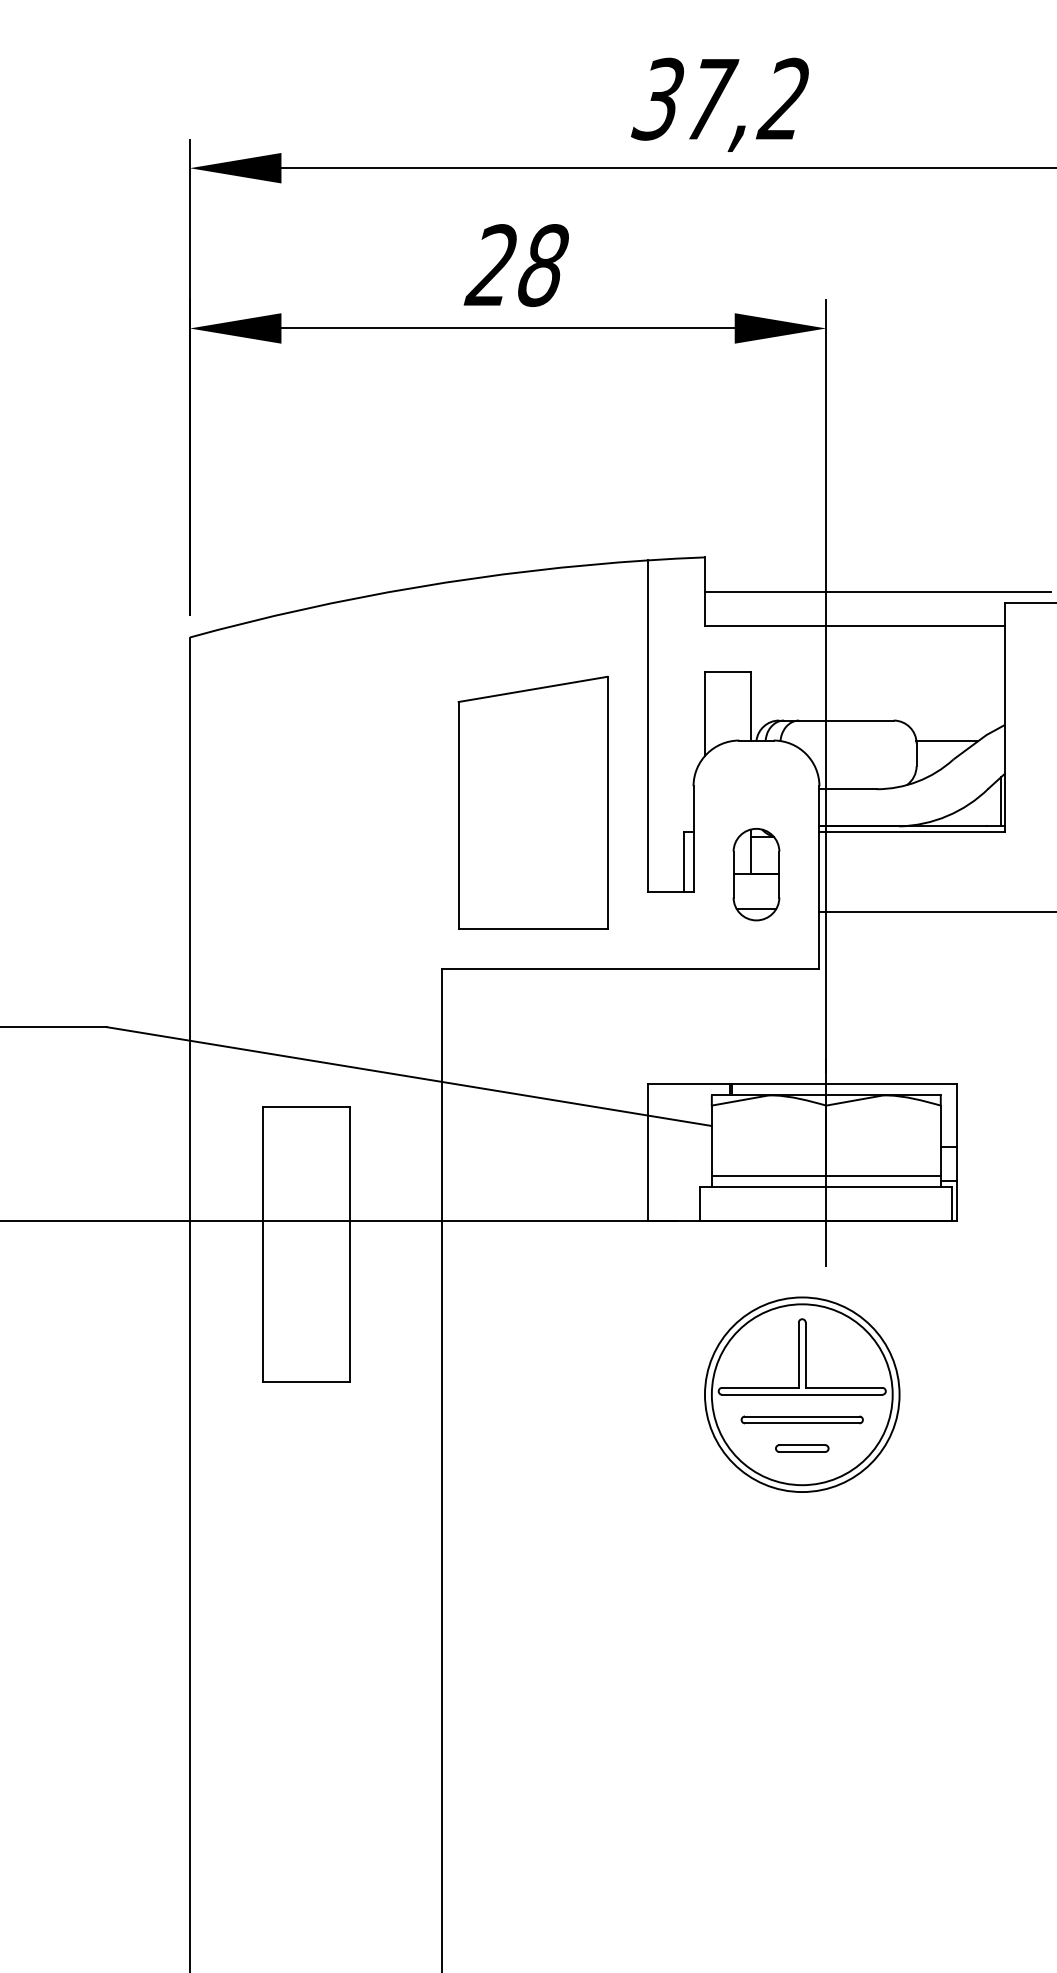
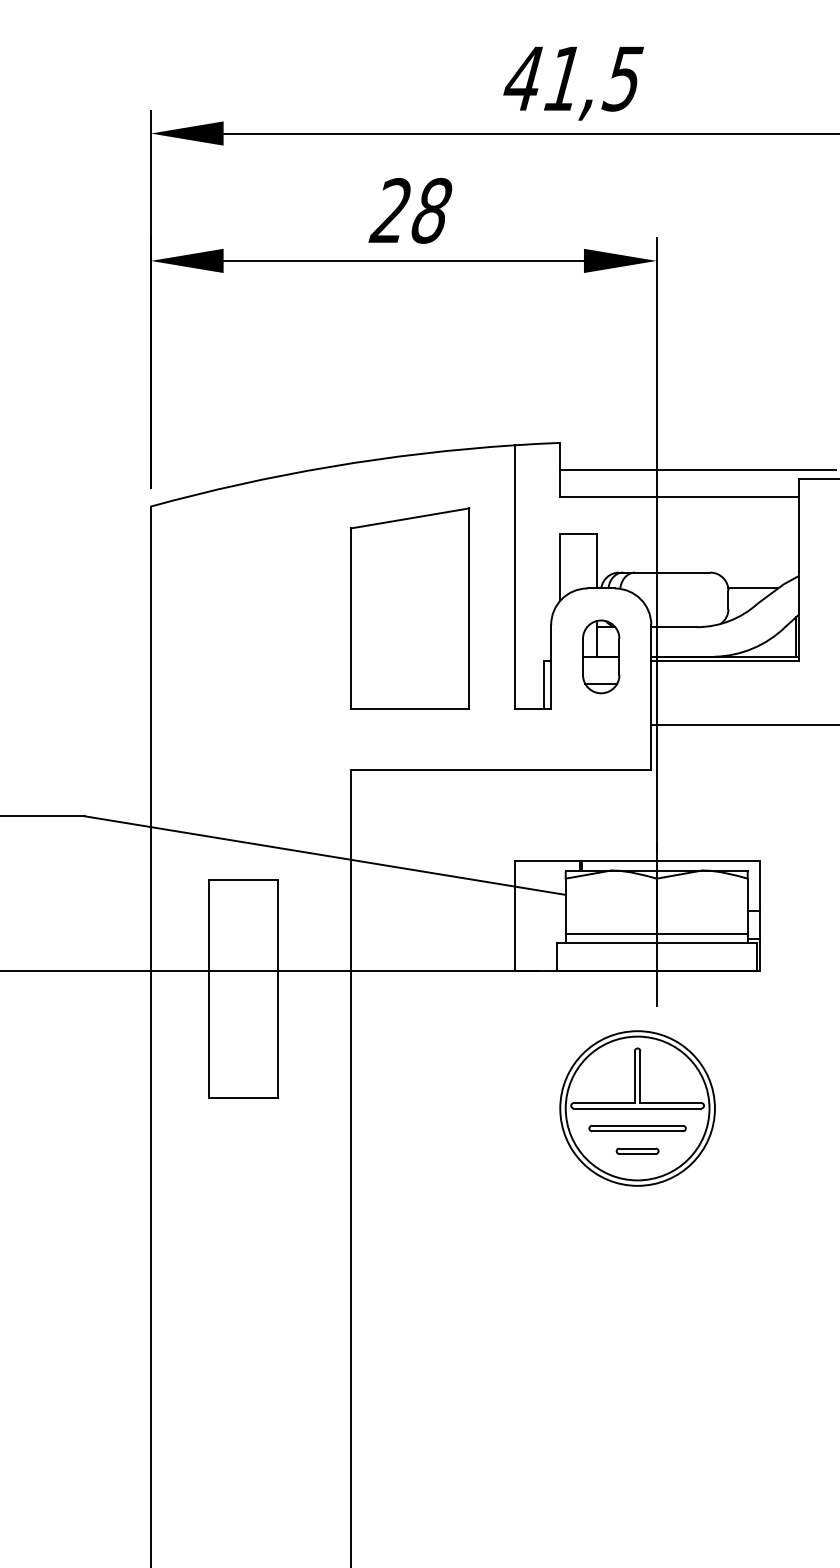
text: (720, 98) -> (572, 78), 37,2 -> 41,5
part: (532, 802) -> (409, 608), moved
part: (756, 874) -> (601, 656), moved

